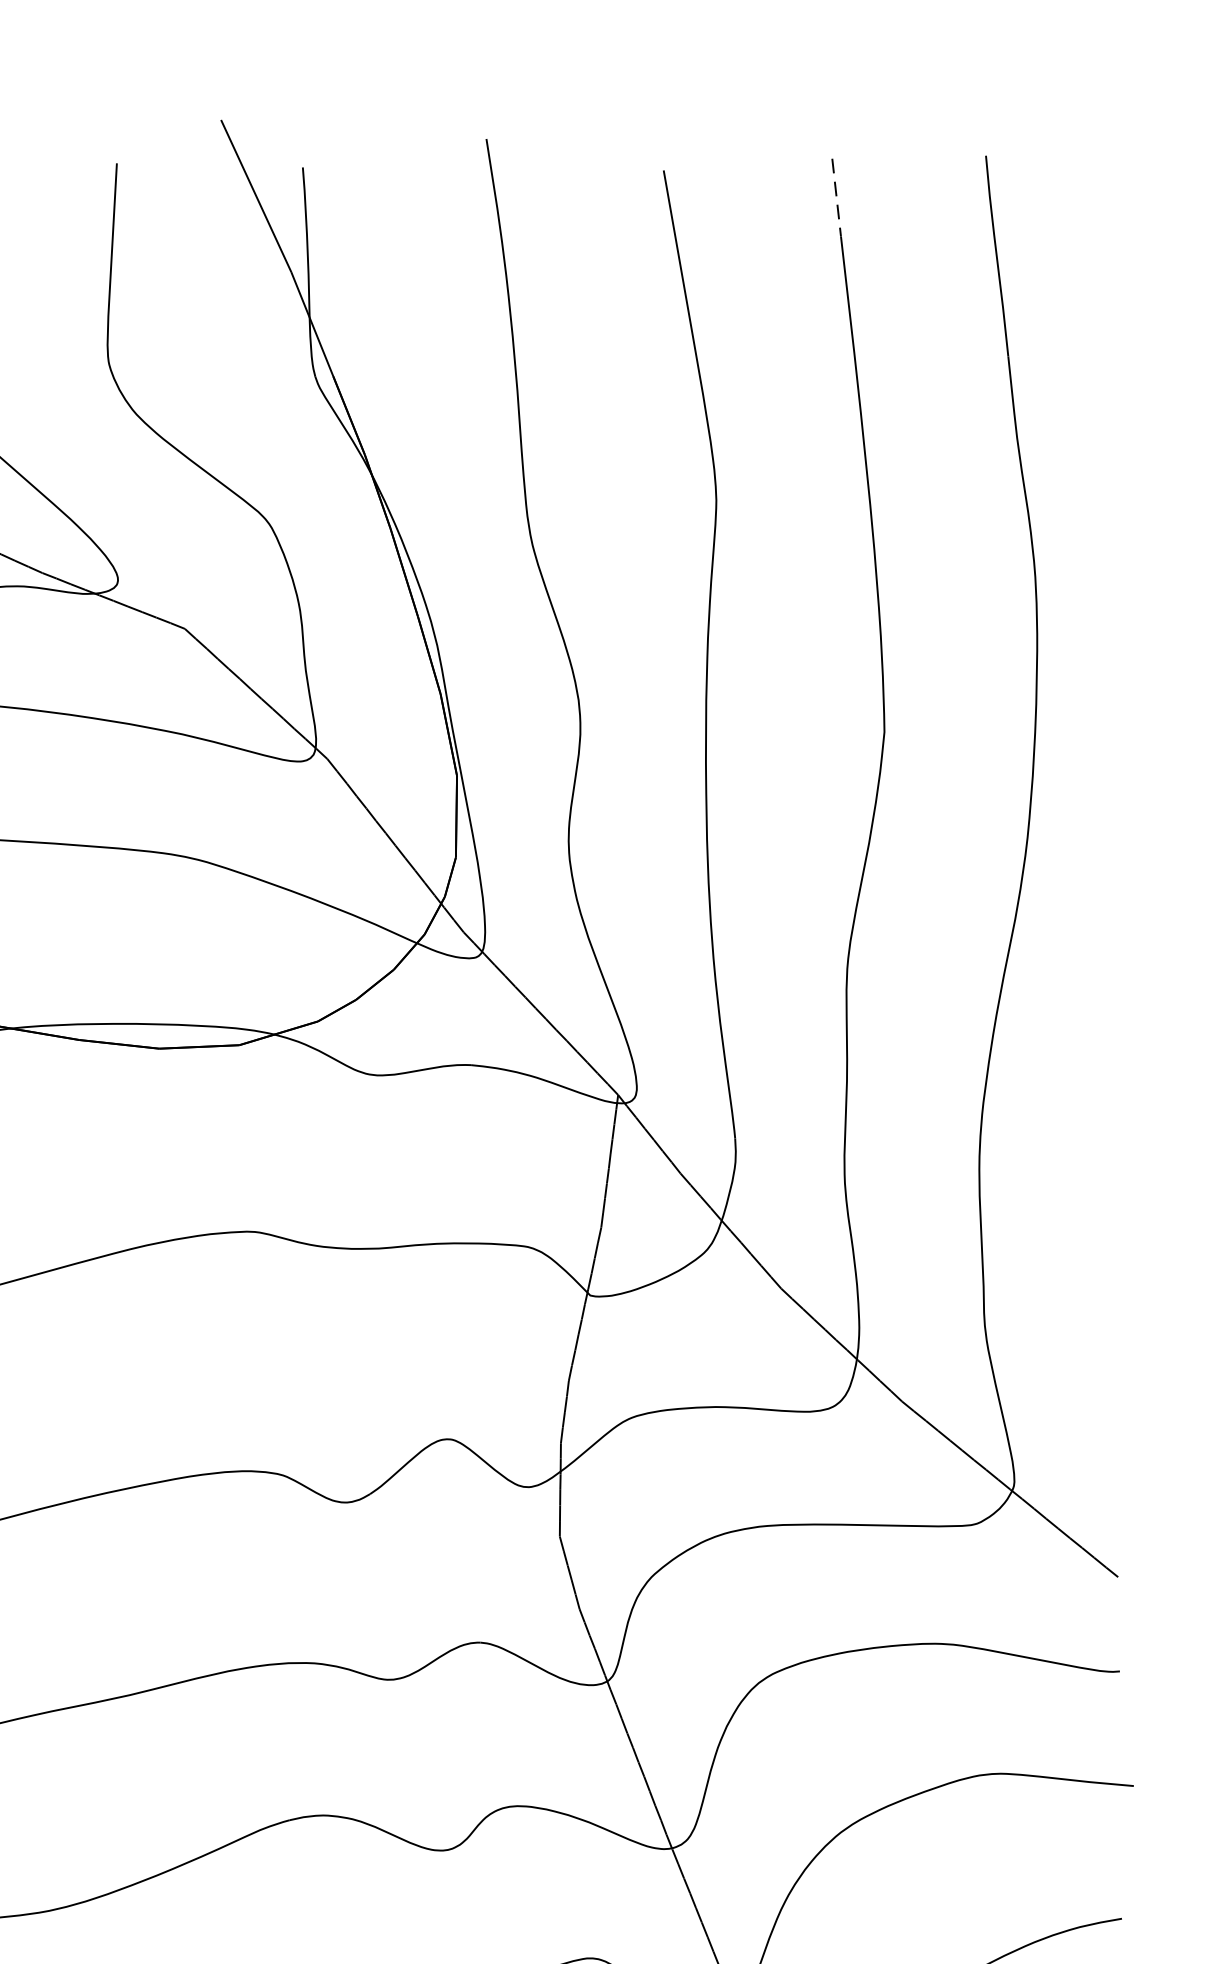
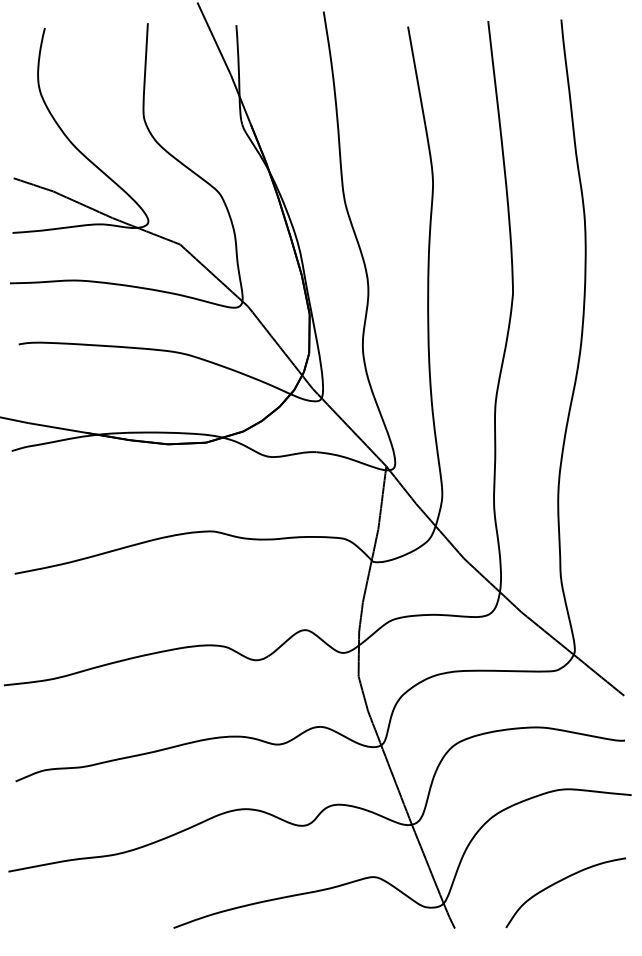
line: (837, 197) -> (490, 39), dashed -> solid

